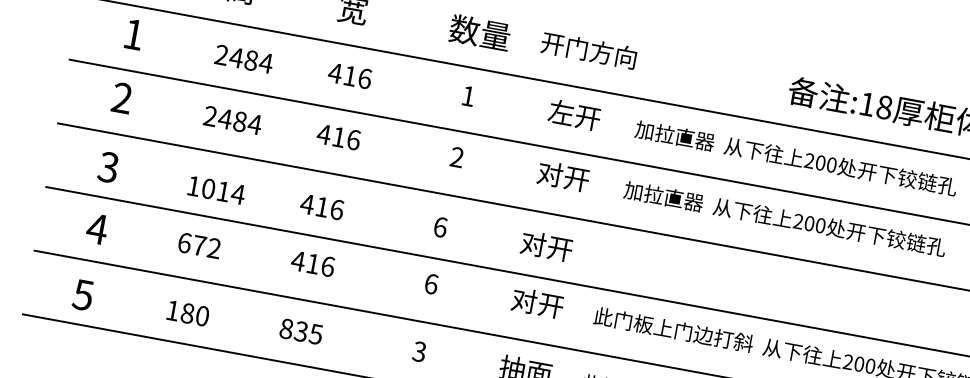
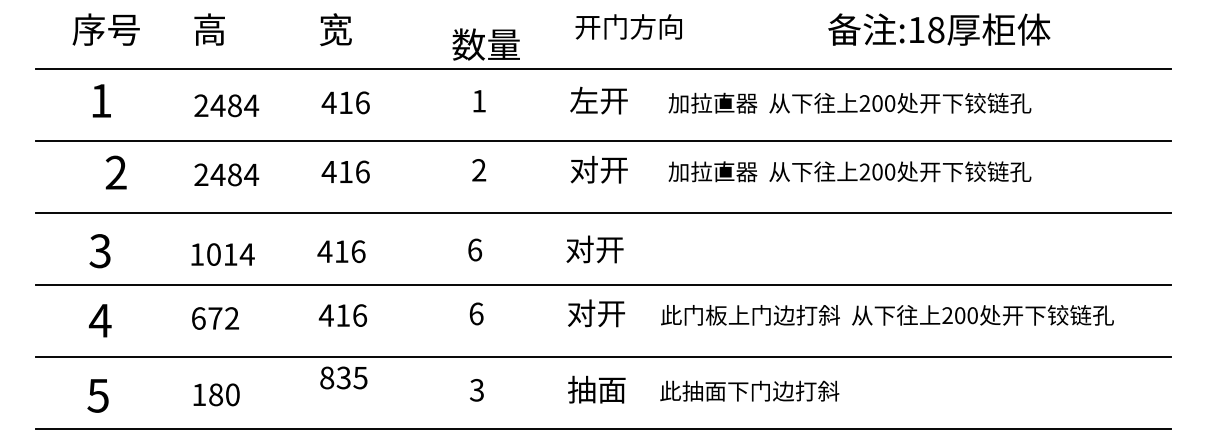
text: (479, 32) -> (485, 44), moved
text: (588, 49) -> (628, 26), moved
text: (121, 97) -> (115, 172), moved
text: (301, 331) -> (343, 377), moved

